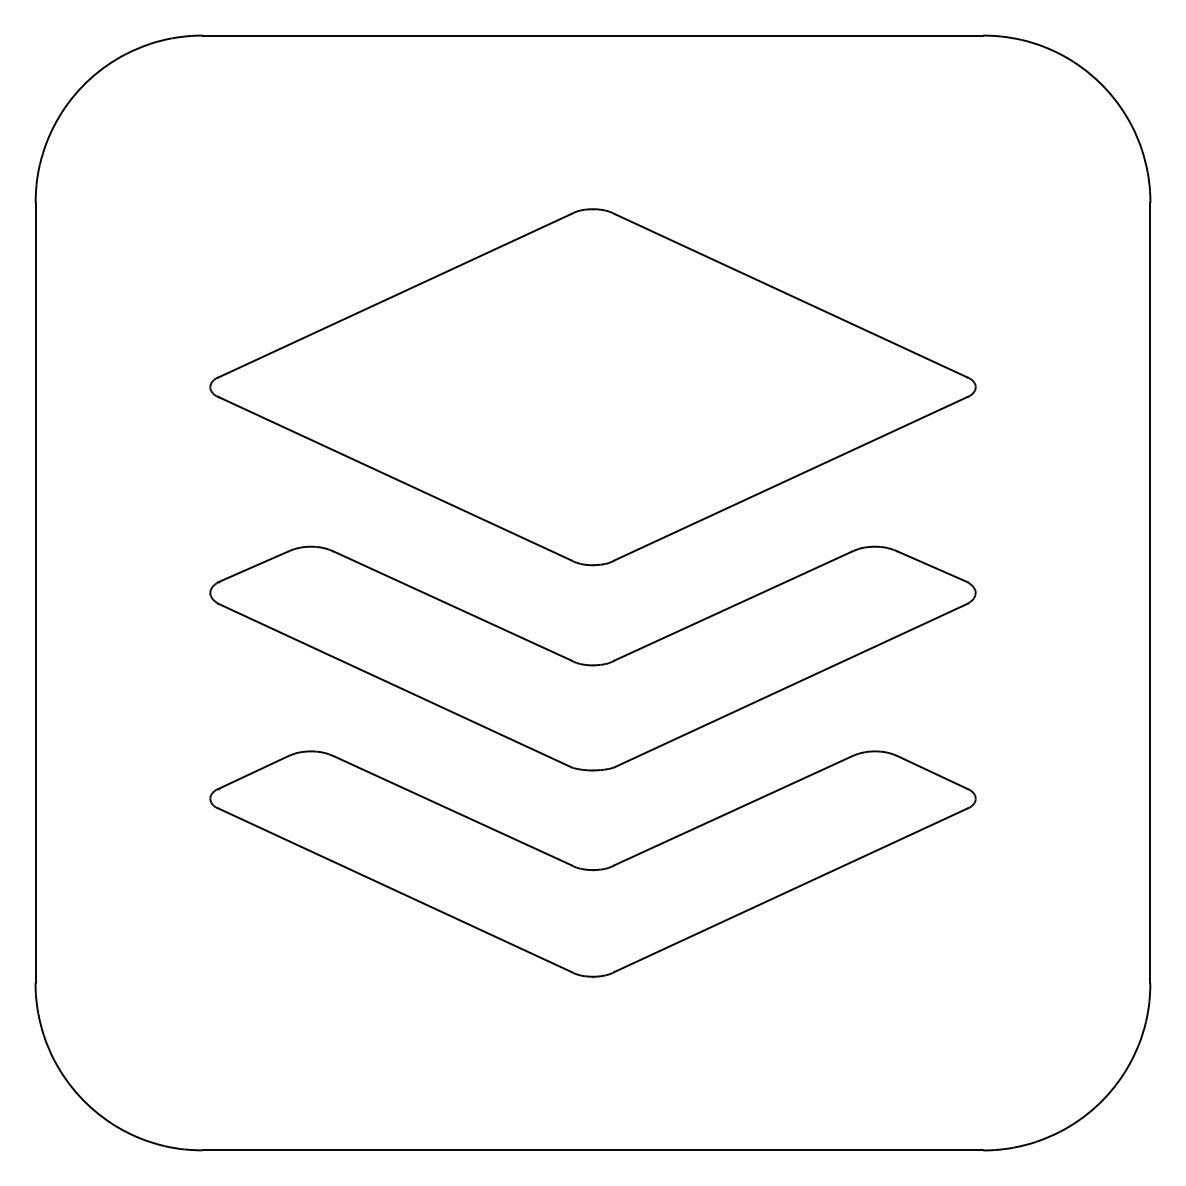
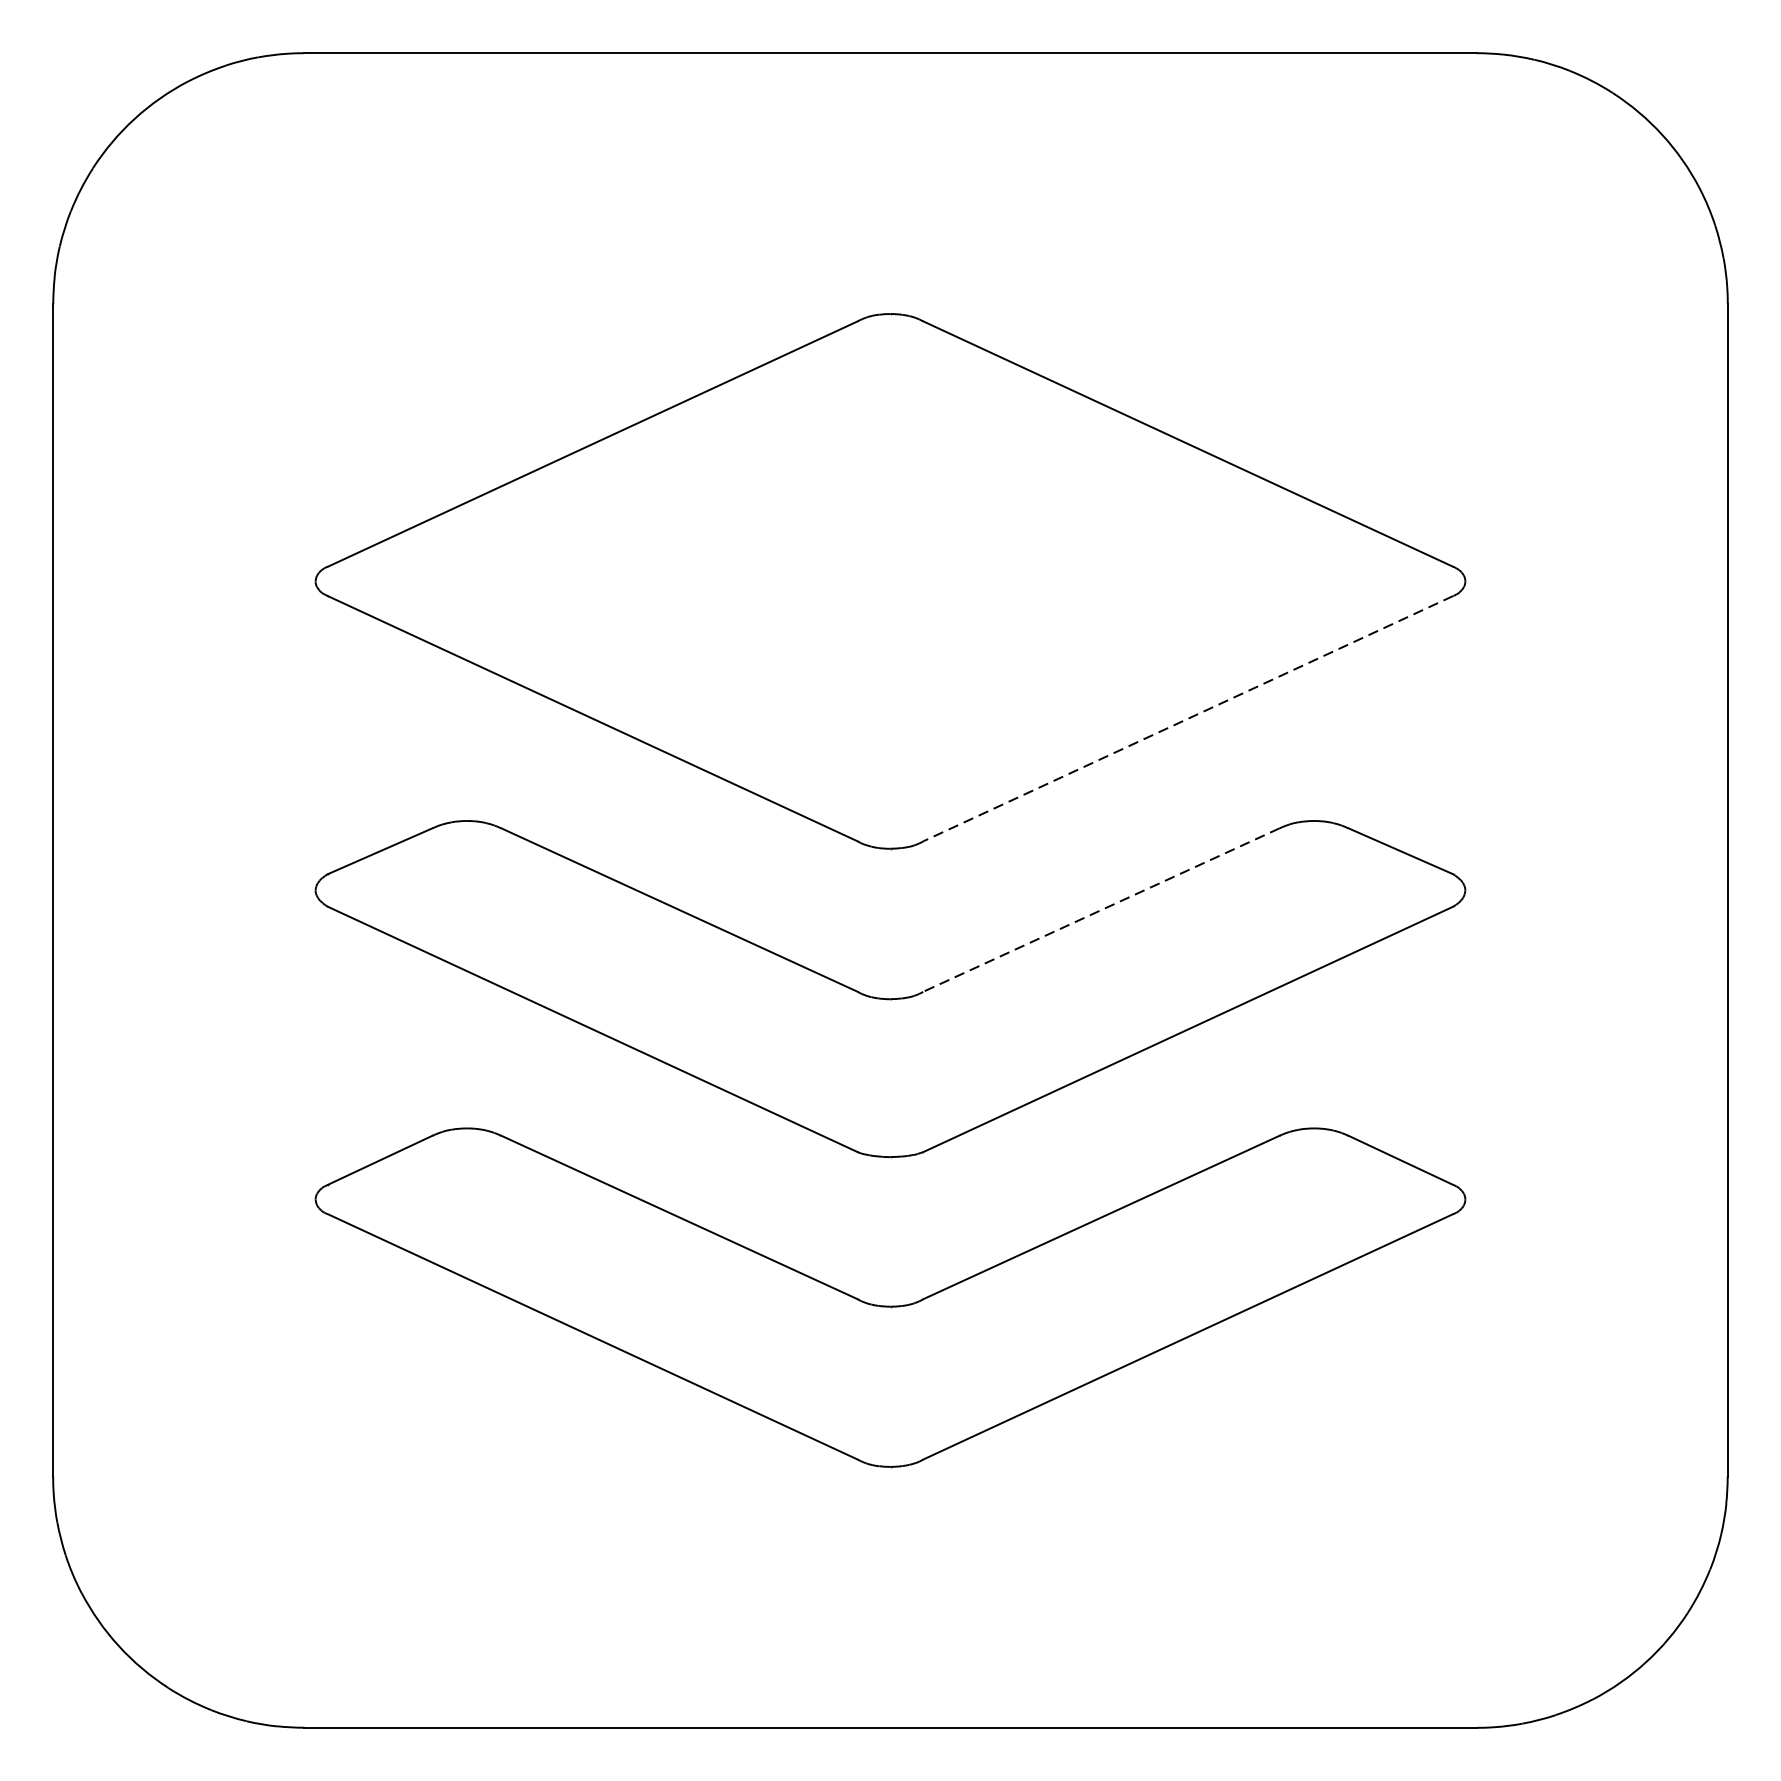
line: (790, 478) -> (1187, 718), solid -> dashed
line: (733, 606) -> (1101, 910), solid -> dashed

